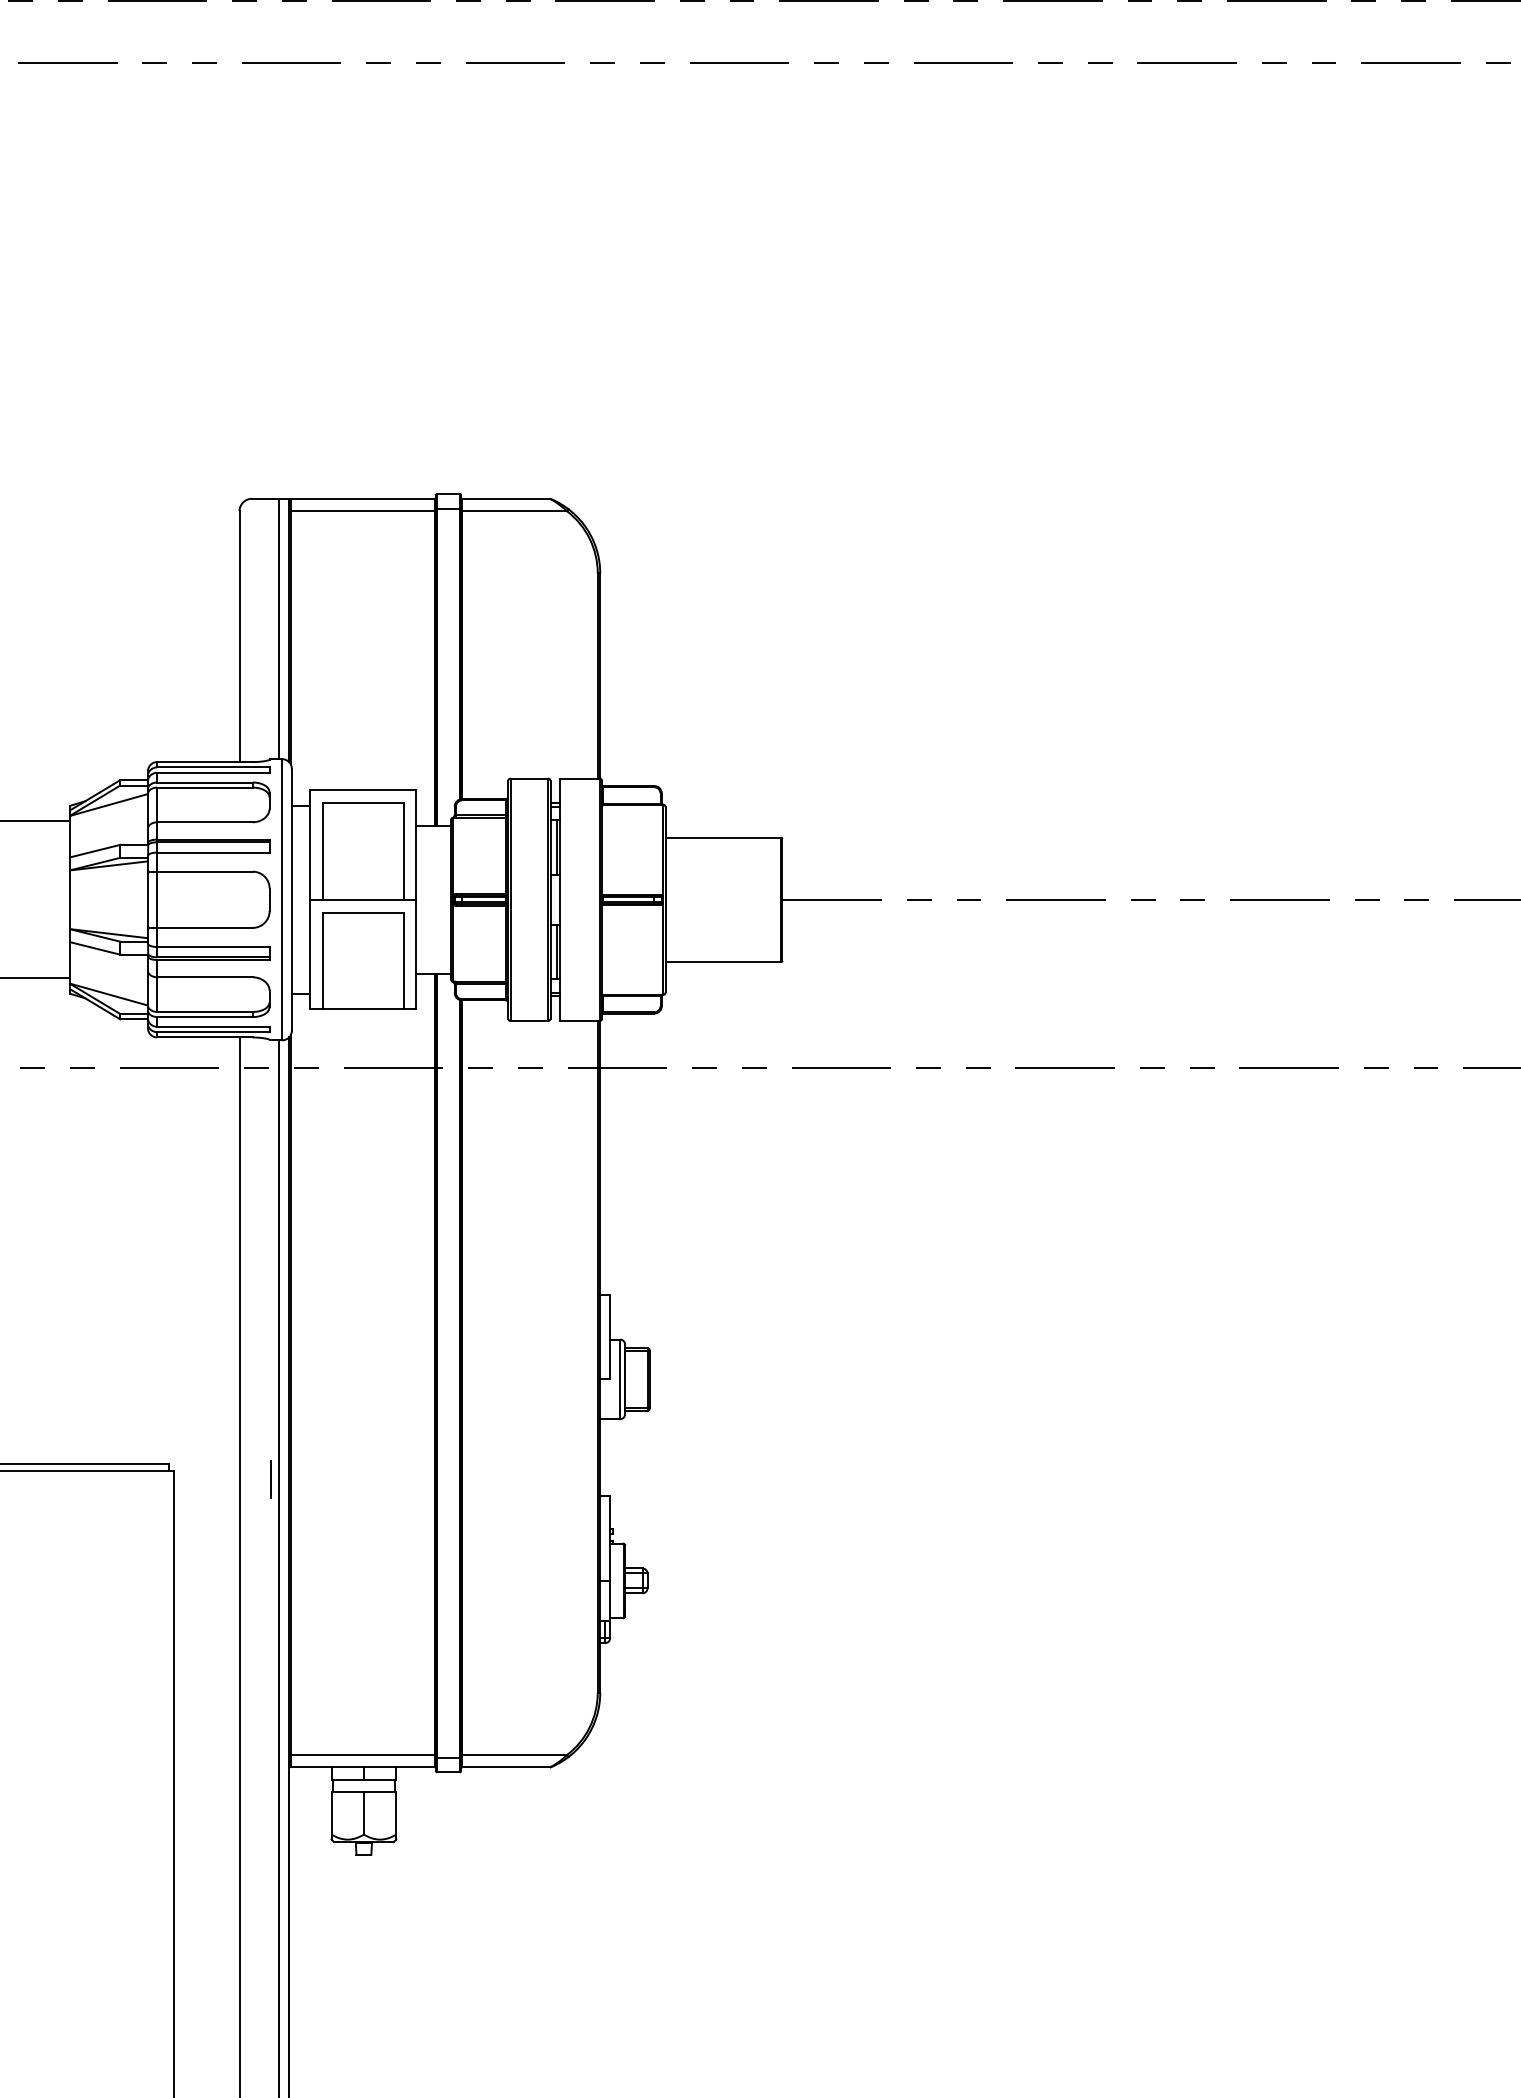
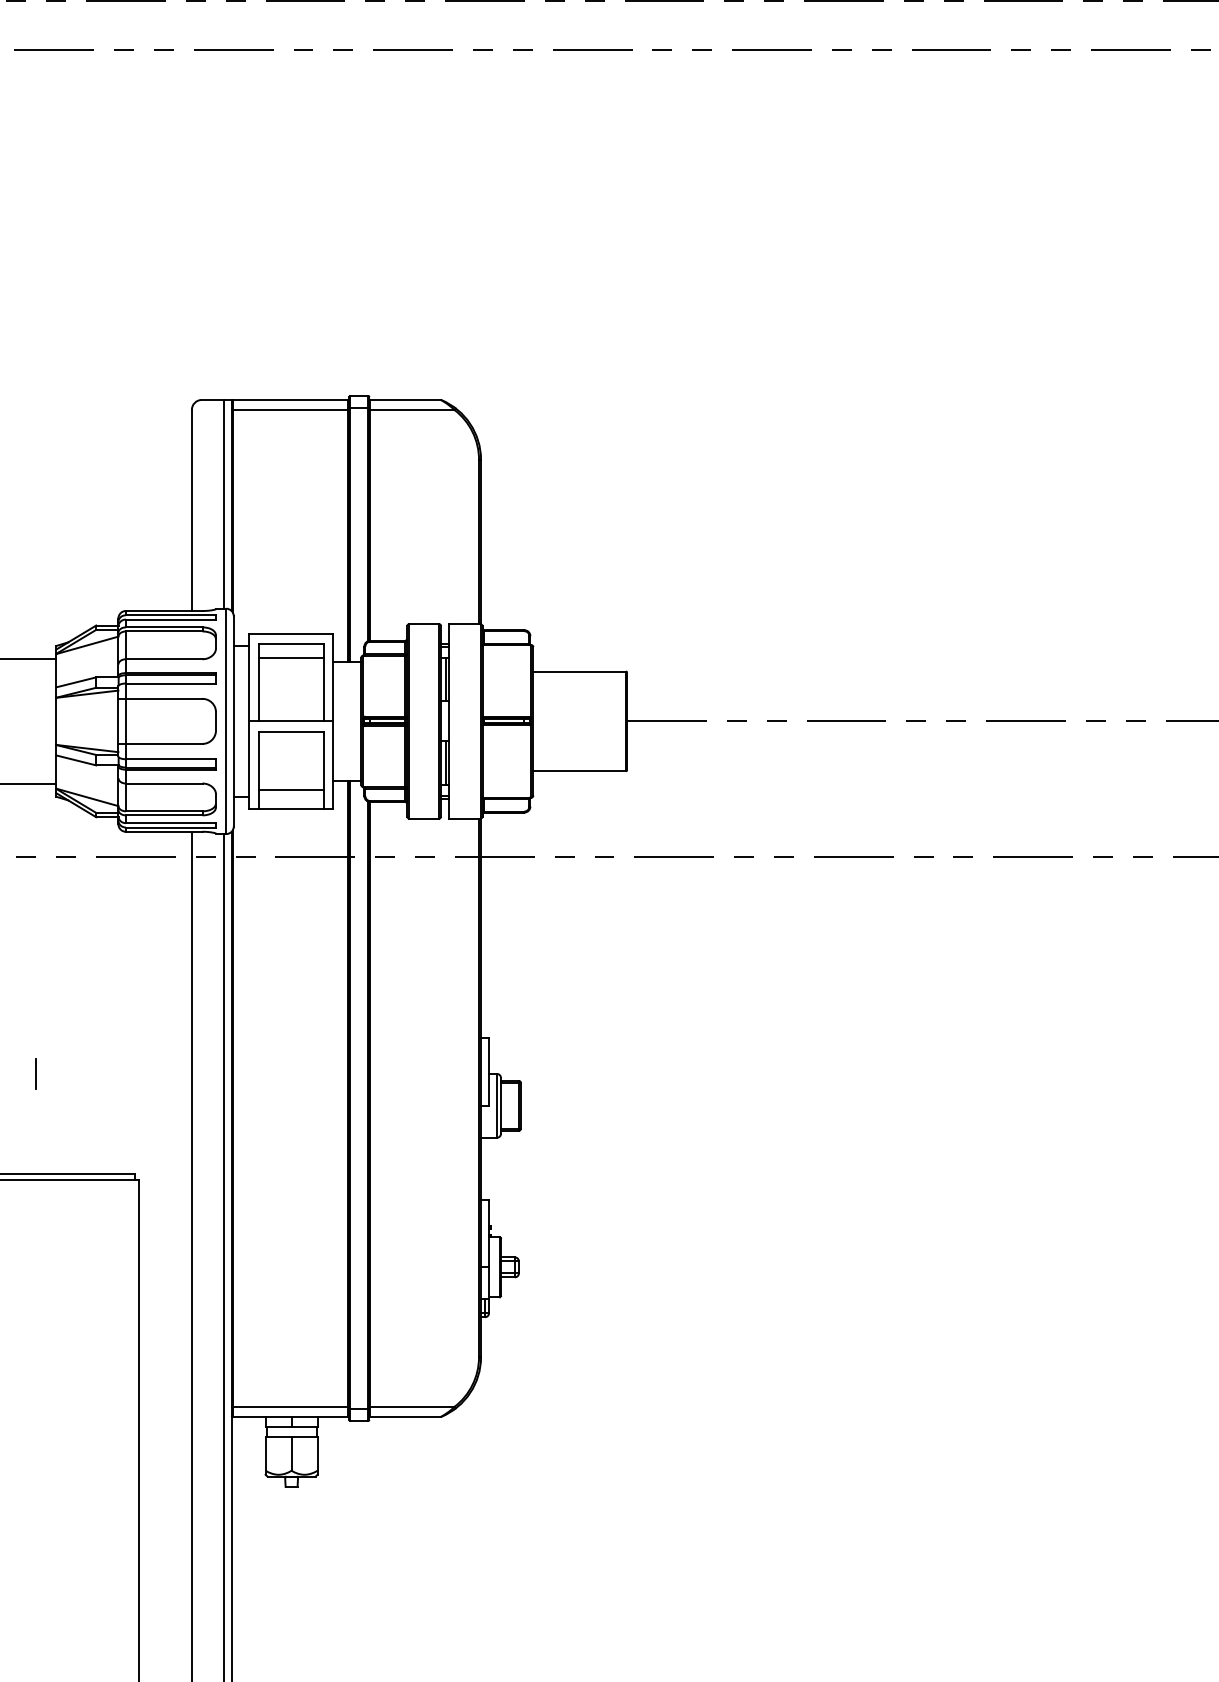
line: (362, 820) -> (290, 657), added
line: (362, 984) -> (290, 789), added
line: (270, 1478) -> (35, 1073), moved

